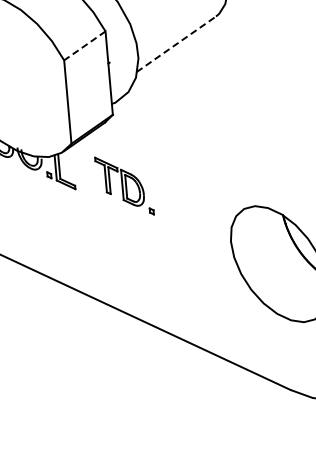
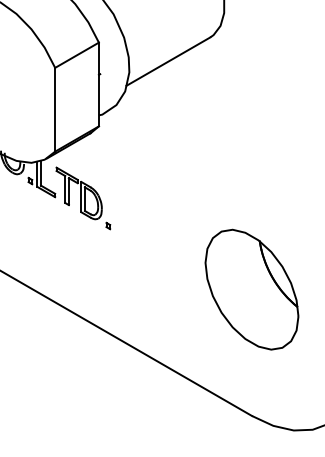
line: (176, 44) -> (168, 61), dashed -> solid
line: (84, 46) -> (76, 55), dashed -> solid
part: (124, 186) -> (83, 198), moved

